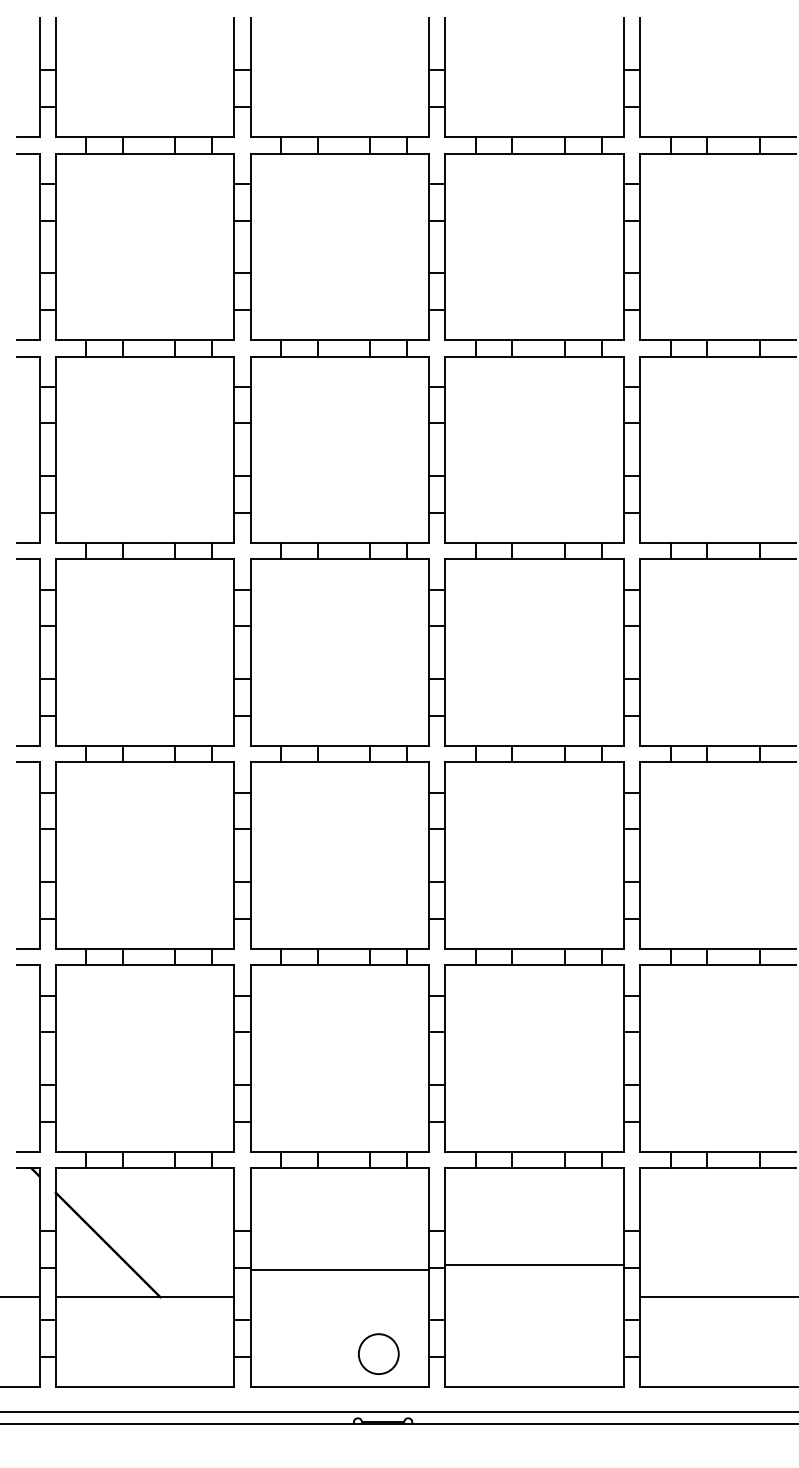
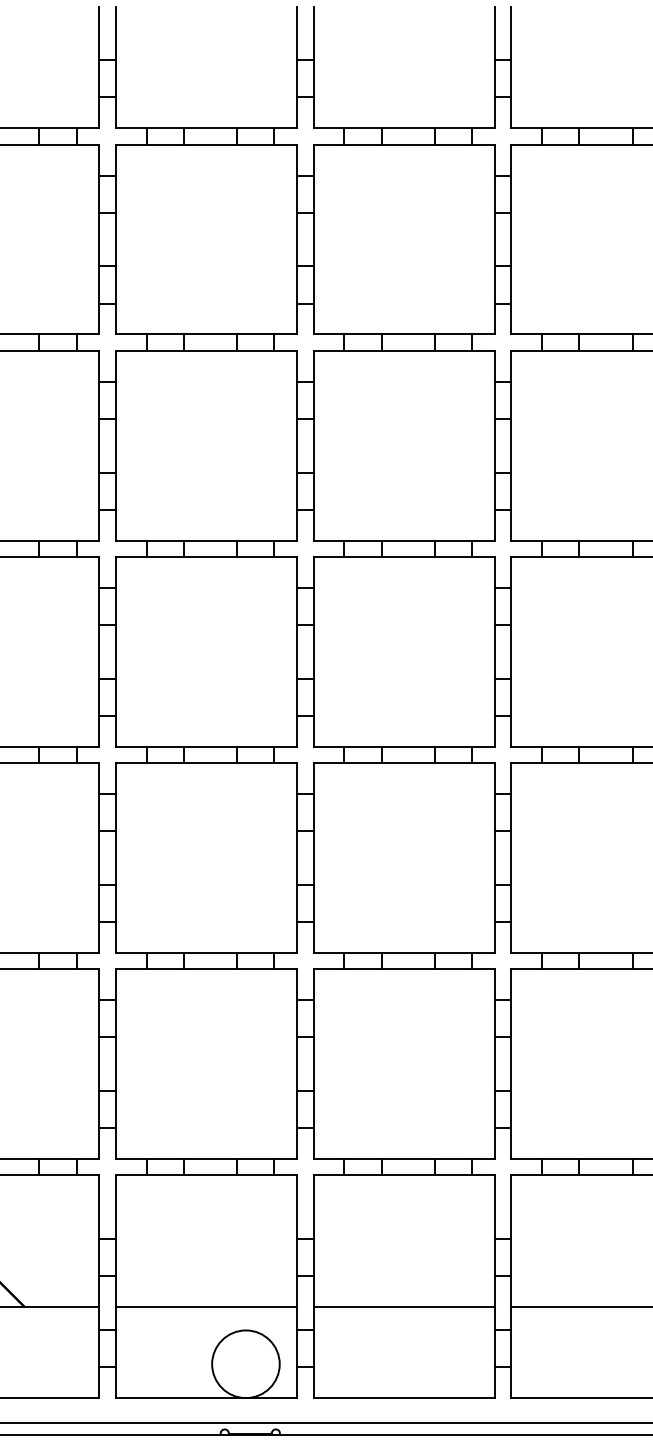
line: (534, 1265) -> (404, 1306), moved
line: (339, 1270) -> (206, 1306), moved
circle: (378, 1353) -> (245, 1363), size x1.67

